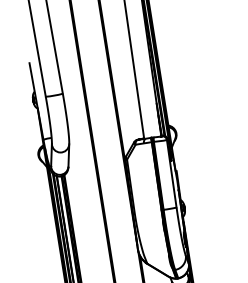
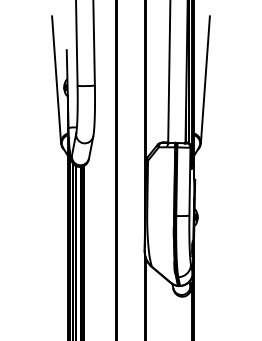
line: (170, 70) -> (204, 79), added
line: (23, 93) -> (56, 79), added

